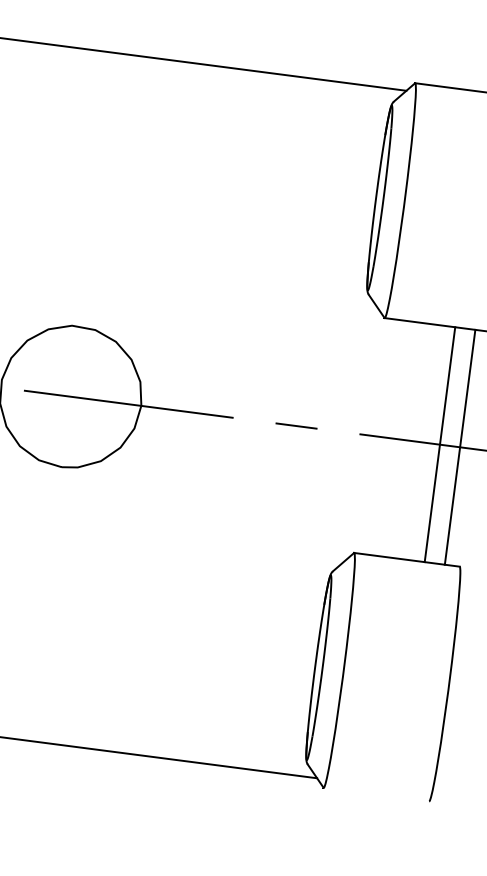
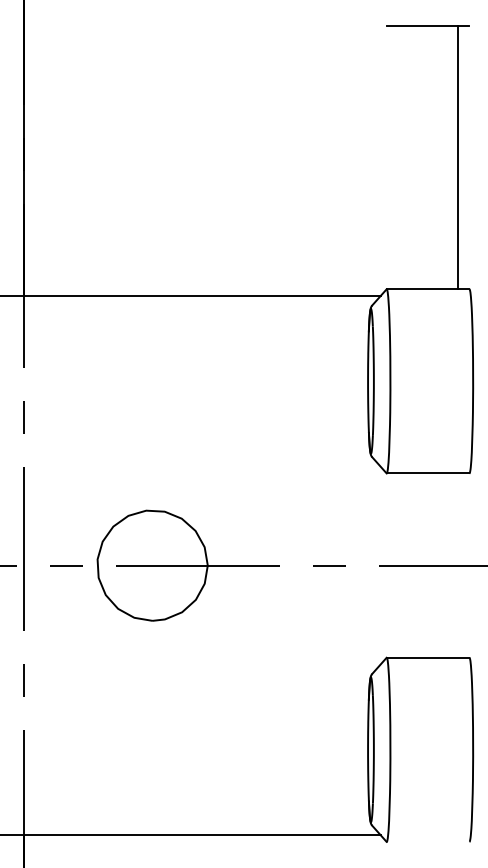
line: (440, 444) -> (442, 565), removed
line: (459, 447) -> (457, 565), removed

